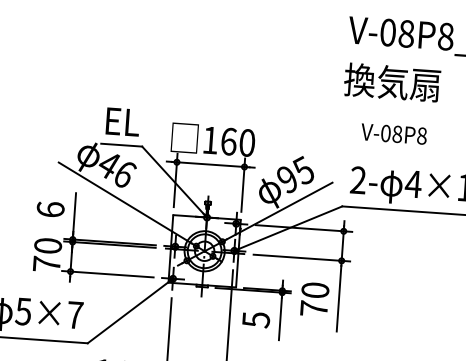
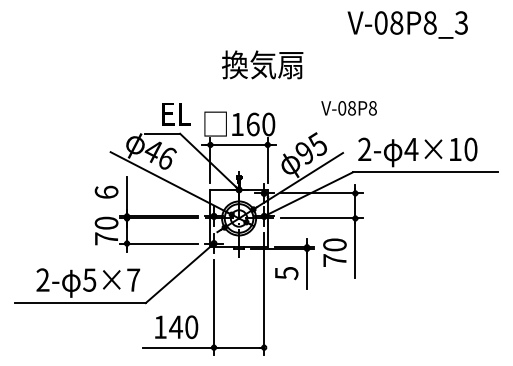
text: (392, 82) -> (262, 64), moved
text: (122, 122) -> (176, 114), moved
text: (393, 134) -> (348, 108), moved

